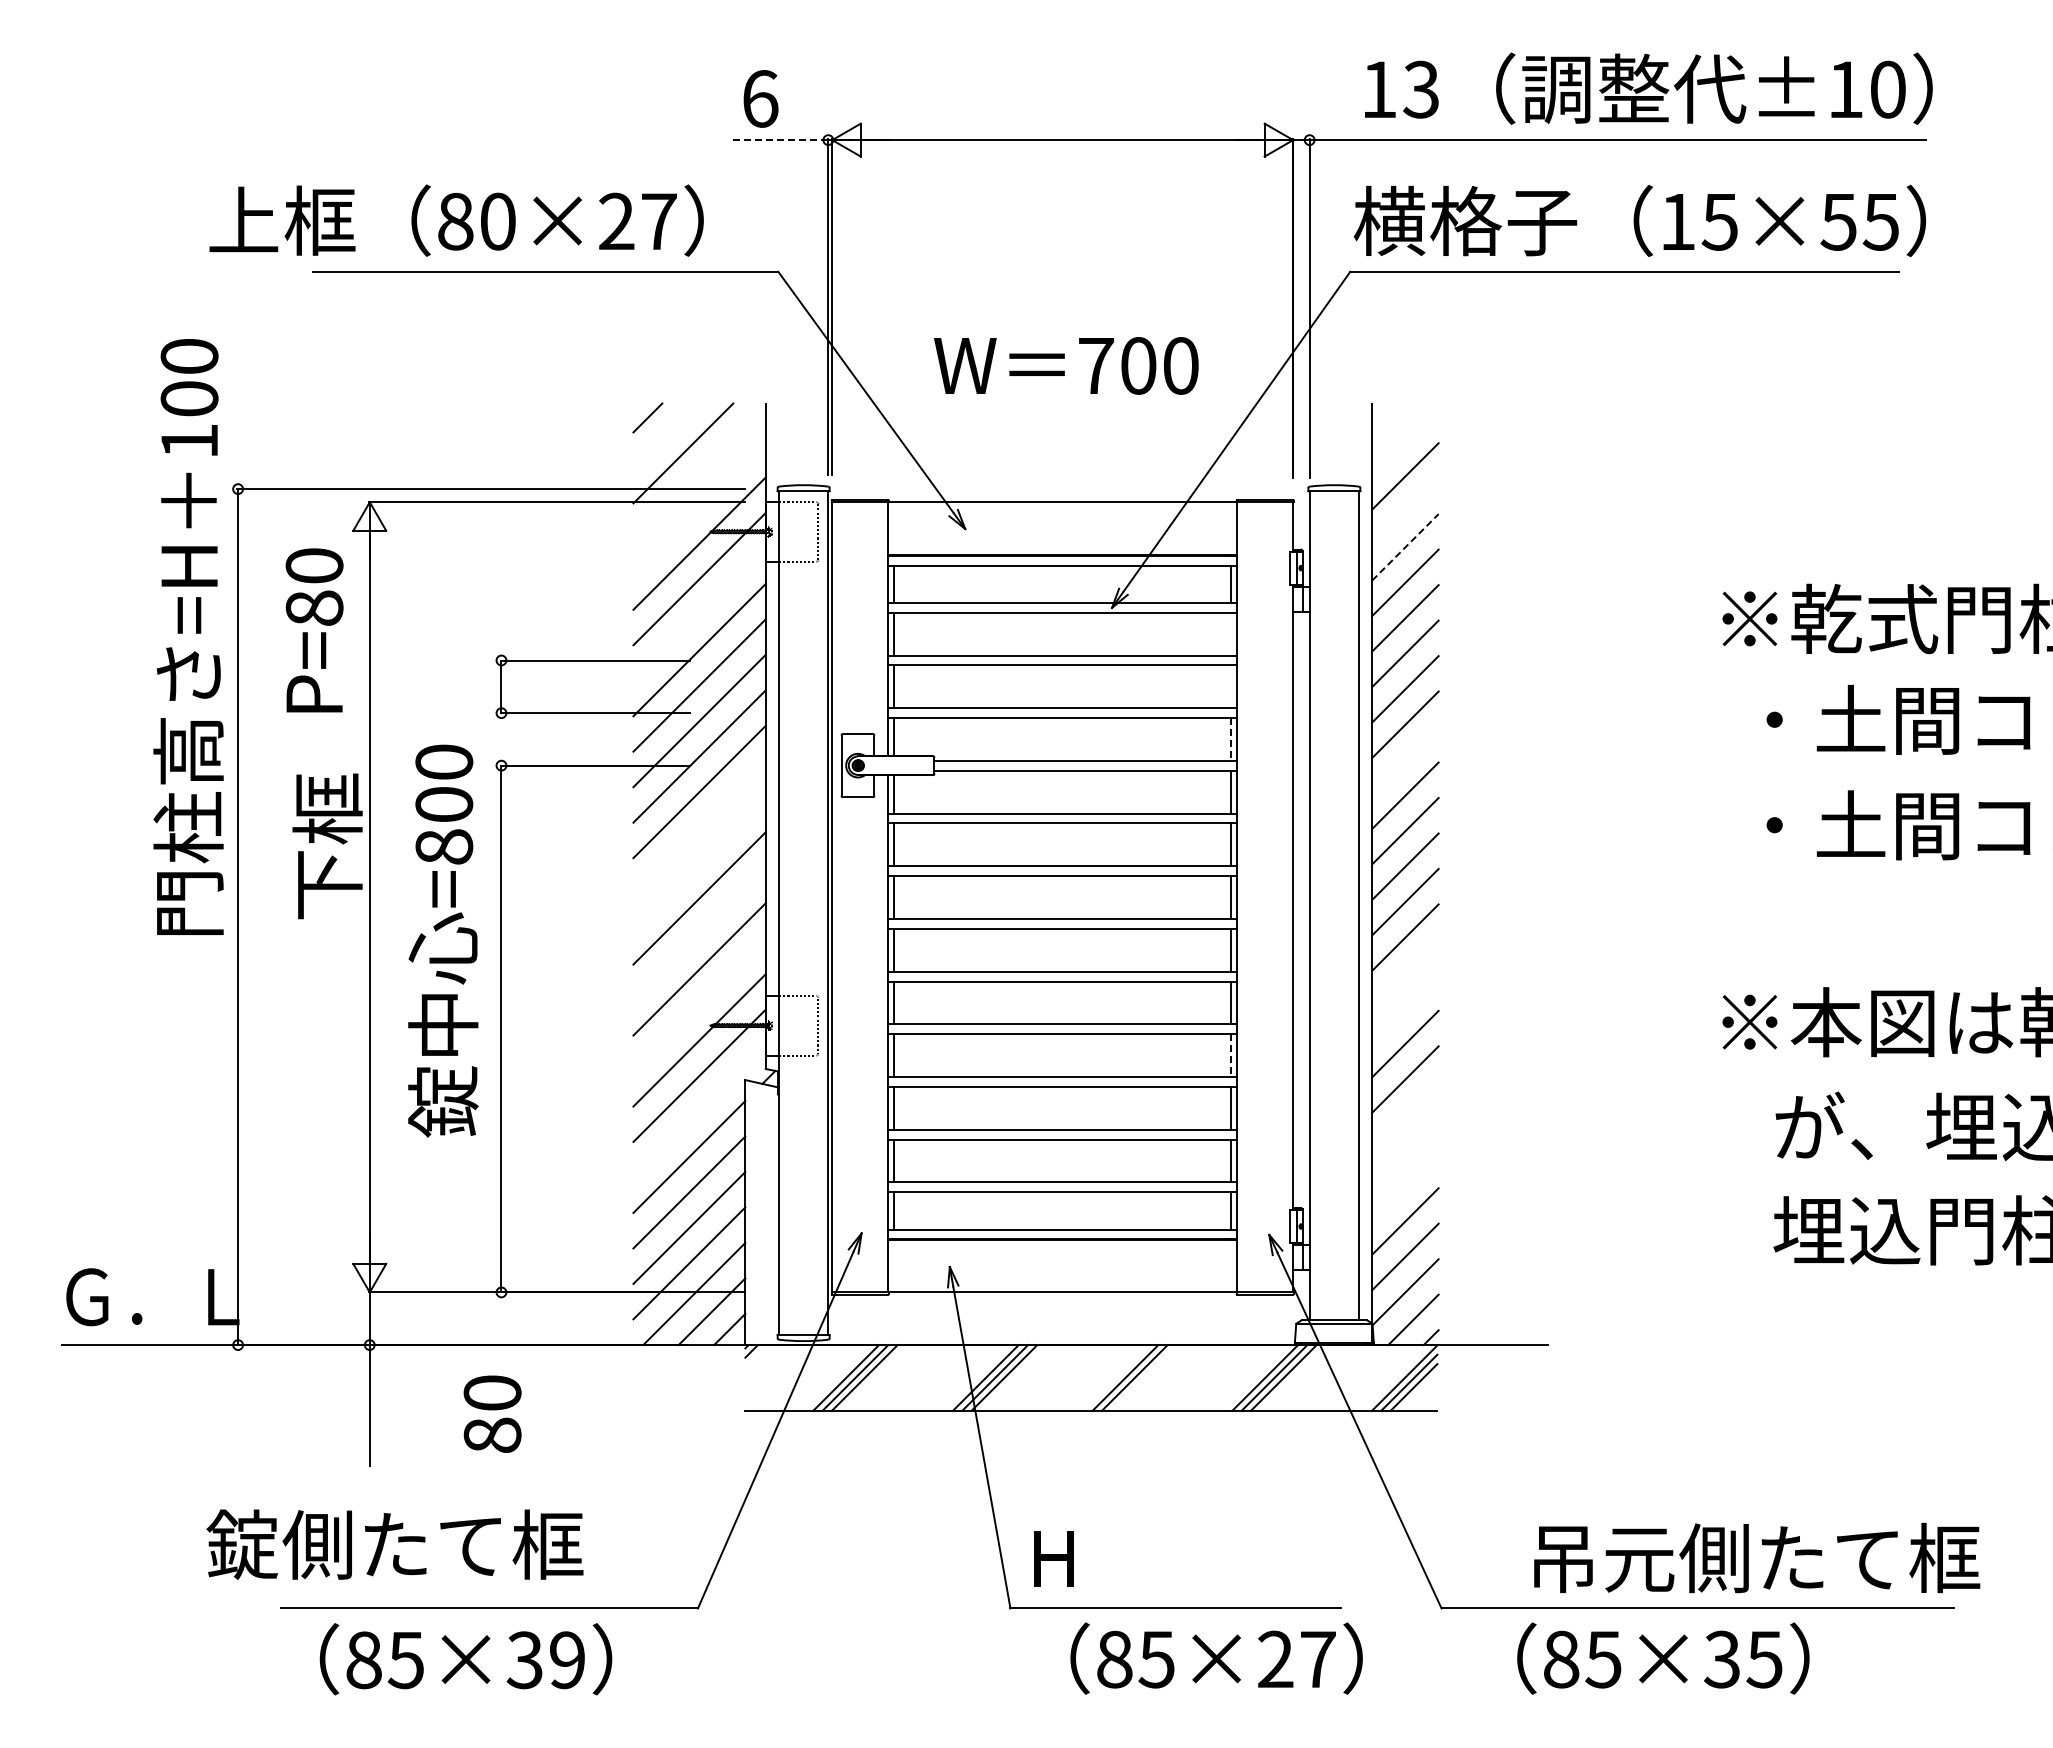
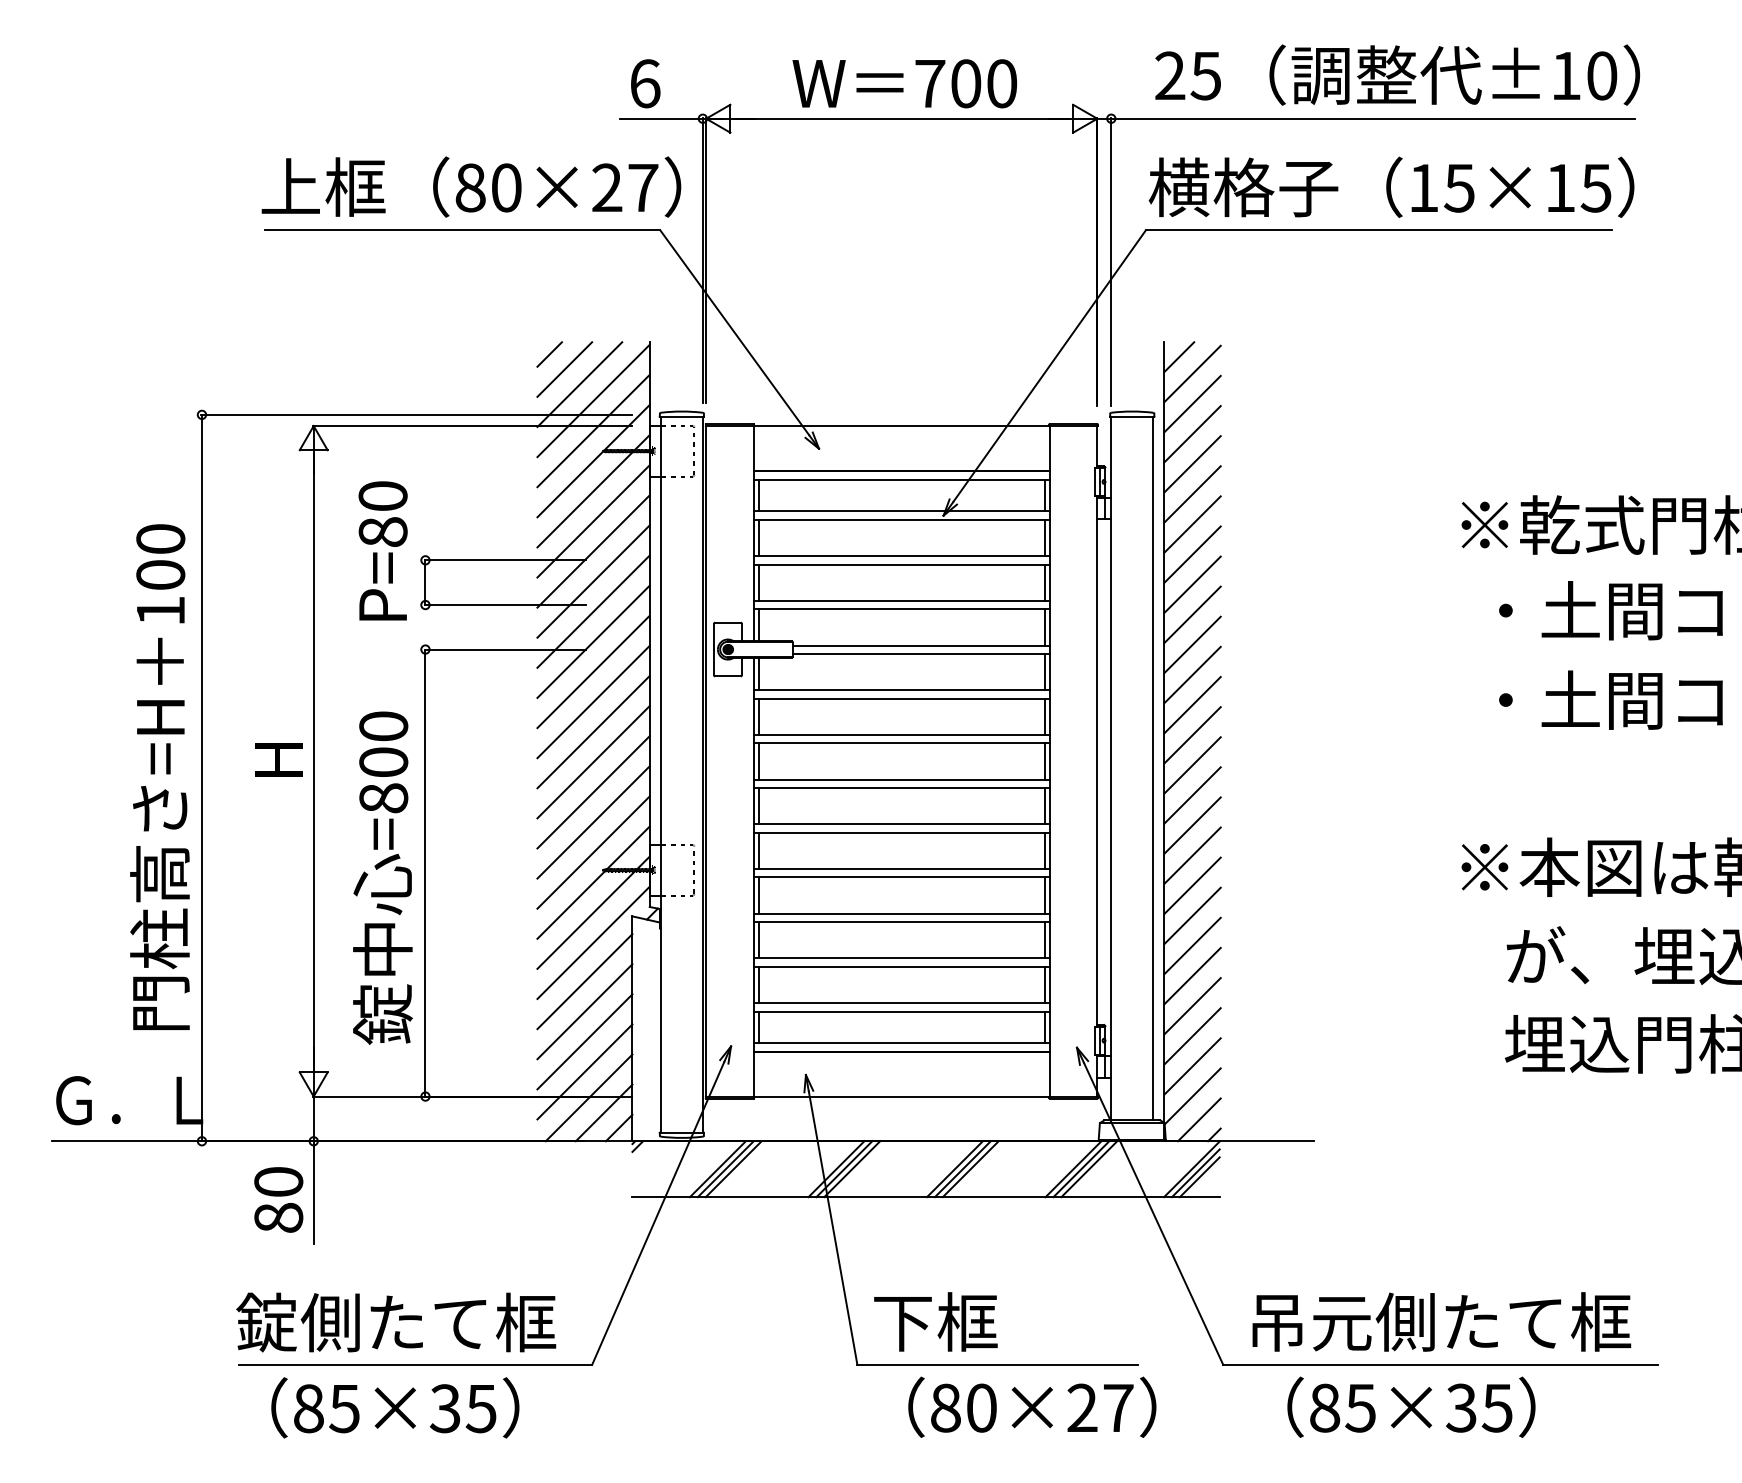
text: (1399, 89) -> (1187, 75), 13 -> 25
line: (779, 140) -> (661, 119), dashed -> solid
text: (456, 220) -> (471, 186), moved
text: (1838, 222) -> (1560, 188), 15×55 -> 15×15
text: (1066, 365) -> (904, 83), moved
line: (1389, 420) -> (1179, 356), added
line: (665, 435) -> (564, 369), added
line: (1405, 440) -> (1192, 373), added
line: (699, 472) -> (593, 400), added
line: (699, 507) -> (593, 430), added
line: (1405, 511) -> (1192, 433), added
line: (1405, 547) -> (1192, 464), dashed -> solid
line: (699, 614) -> (593, 521), added
text: (314, 630) -> (383, 550), moved
line: (1231, 633) -> (1044, 537), added
text: (188, 636) -> (159, 776), moved
line: (1231, 686) -> (1044, 582), added
line: (1231, 740) -> (1044, 628), dashed -> solid
line: (1405, 760) -> (1192, 645), added
line: (699, 827) -> (593, 702), added
text: (327, 846) -> (277, 718), 下框 -> H
line: (699, 862) -> (593, 731), added
line: (699, 933) -> (593, 791), added
text: (443, 940) -> (383, 877), moved
line: (1405, 972) -> (1192, 825), added
line: (699, 1004) -> (593, 852), added
line: (1405, 1008) -> (1192, 855), added
line: (1231, 1056) -> (1044, 896), dashed -> solid
line: (699, 1111) -> (593, 943), added
line: (1405, 1114) -> (1192, 945), added
line: (1405, 1150) -> (1192, 976), added
line: (1405, 1185) -> (1192, 1005), added
line: (1143, 1377) -> (970, 1168), added
text: (492, 1413) -> (278, 1199), moved
text: (394, 1544) -> (395, 1322), moved
text: (1102, 1557) -> (935, 1321), H -> 下框
text: (1757, 1557) -> (1442, 1321), moved
text: (1156, 1659) -> (981, 1408), 85×27 -> 80×27
text: (566, 1660) -> (480, 1408), 85×39 -> 85×35

